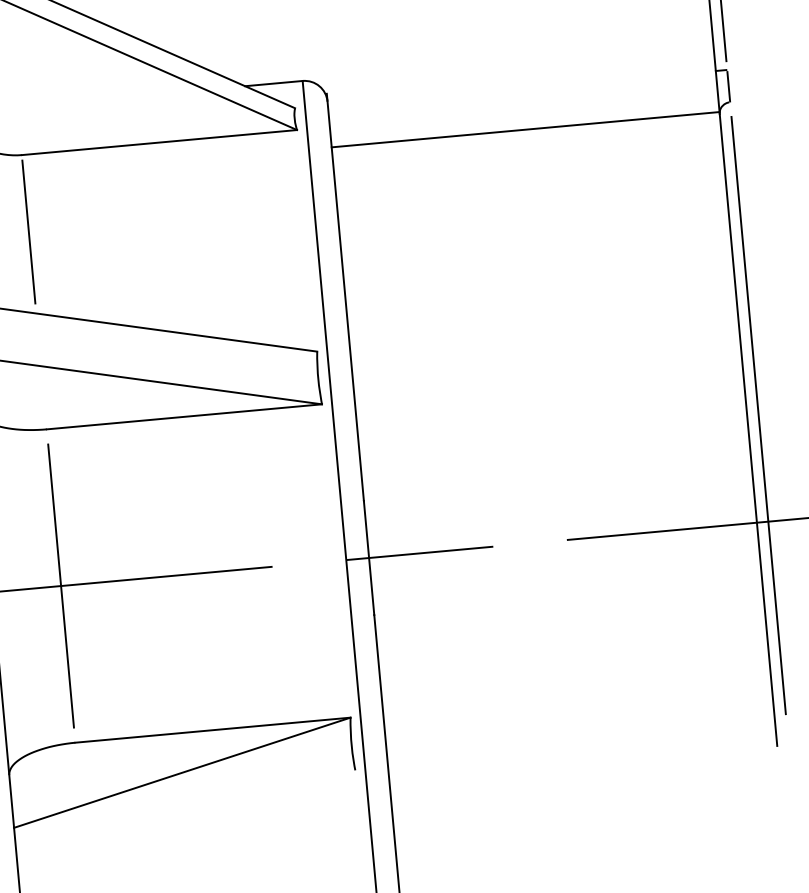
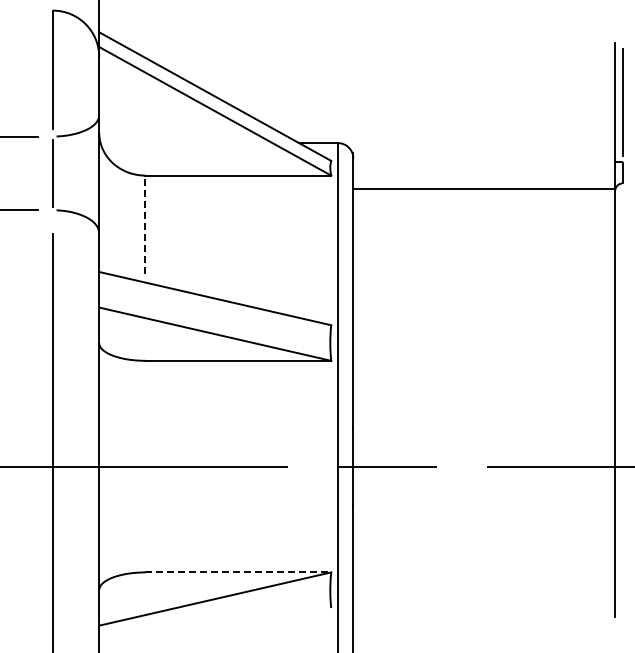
line: (29, 233) -> (145, 228), solid -> dashed
line: (757, 414) -> (622, 394), removed
line: (61, 585) -> (145, 466), removed
line: (213, 730) -> (238, 572), solid -> dashed

